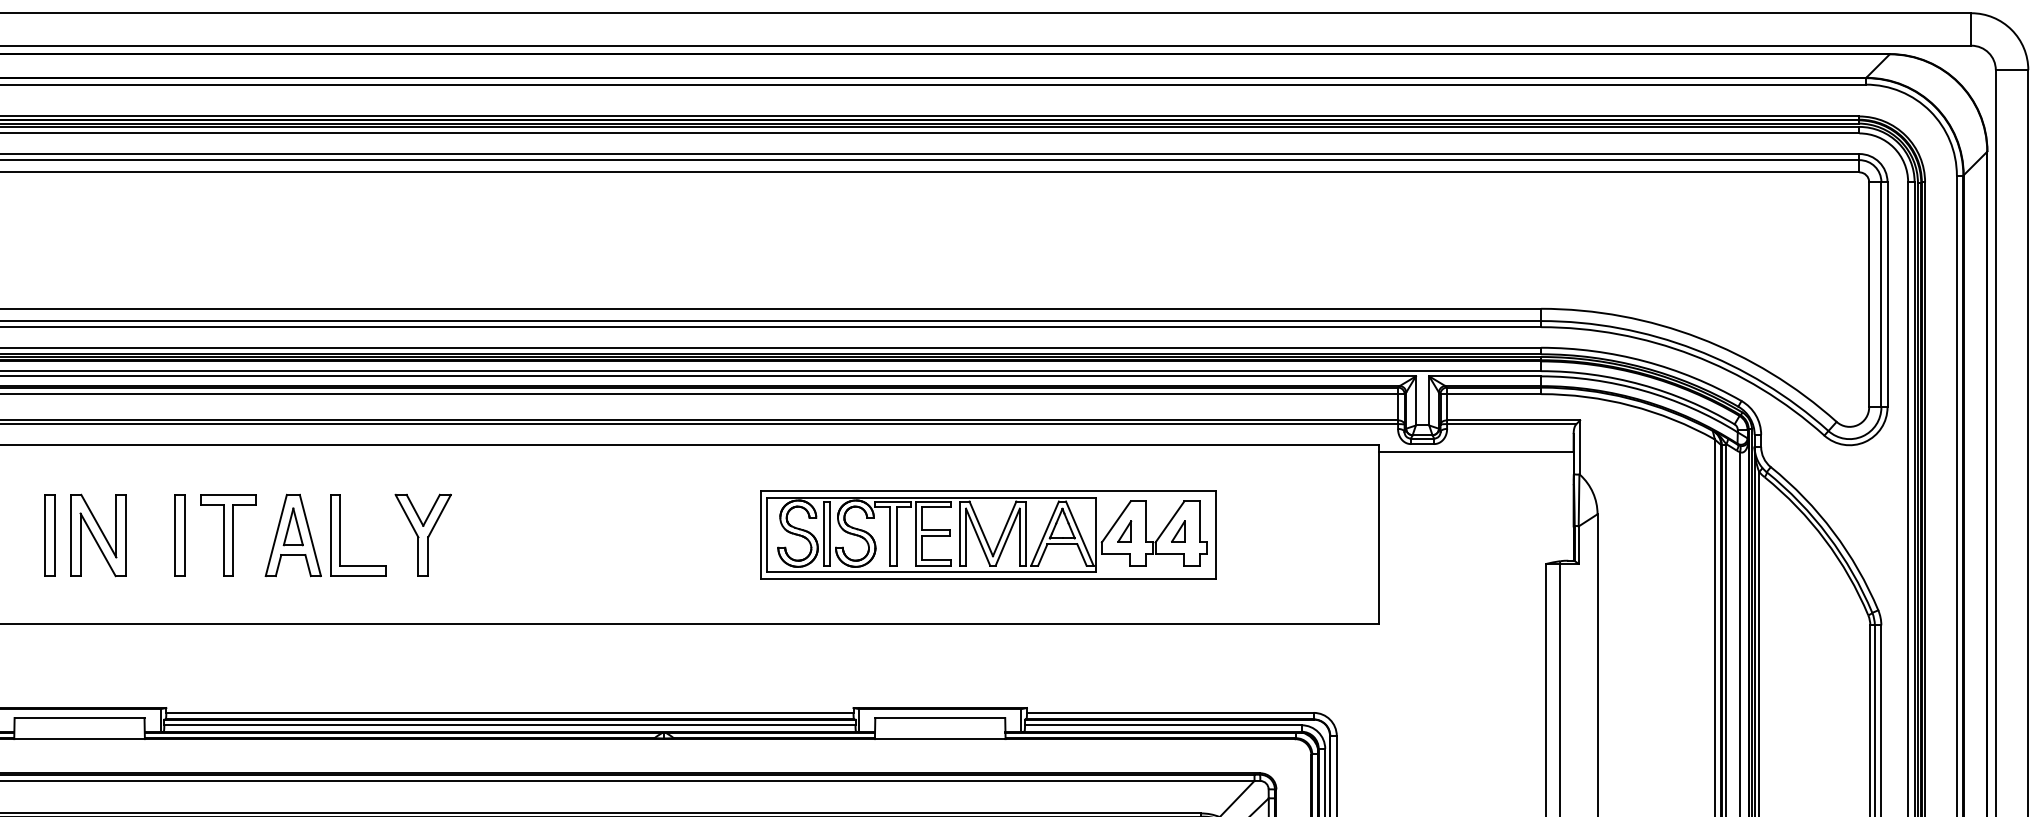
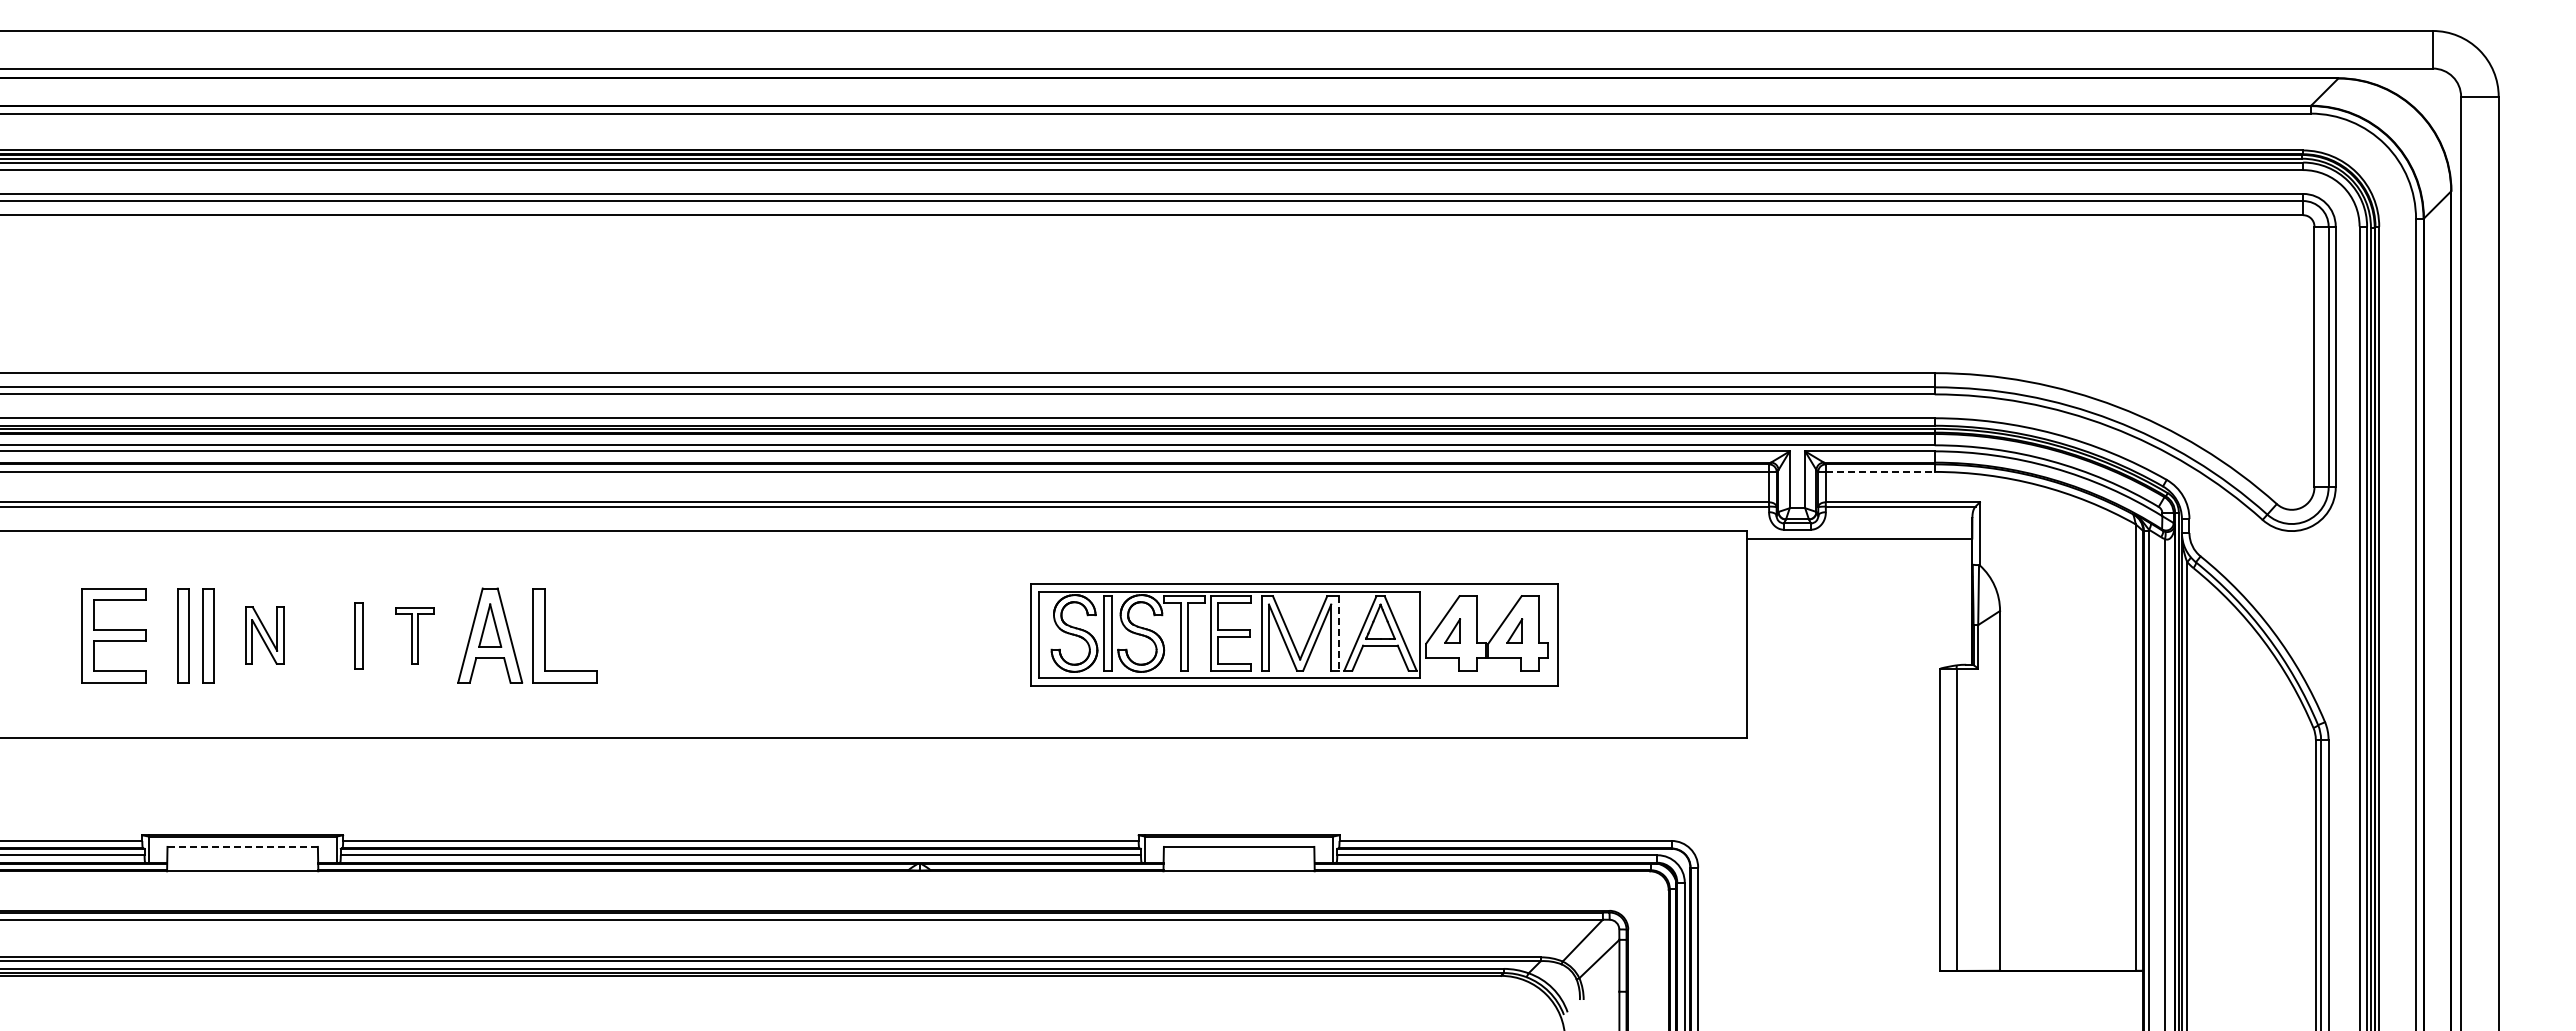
line: (1494, 393) -> (1880, 471), solid -> dashed
line: (1026, 533) -> (1338, 633), solid -> dashed
part: (28, 535) -> (183, 635), added
part: (98, 535) -> (264, 635), size x0.6
part: (179, 535) -> (358, 635), size x0.7
part: (227, 535) -> (414, 635), size x0.6
part: (423, 535) -> (640, 635), removed
line: (79, 717) -> (242, 846), solid -> dashed

